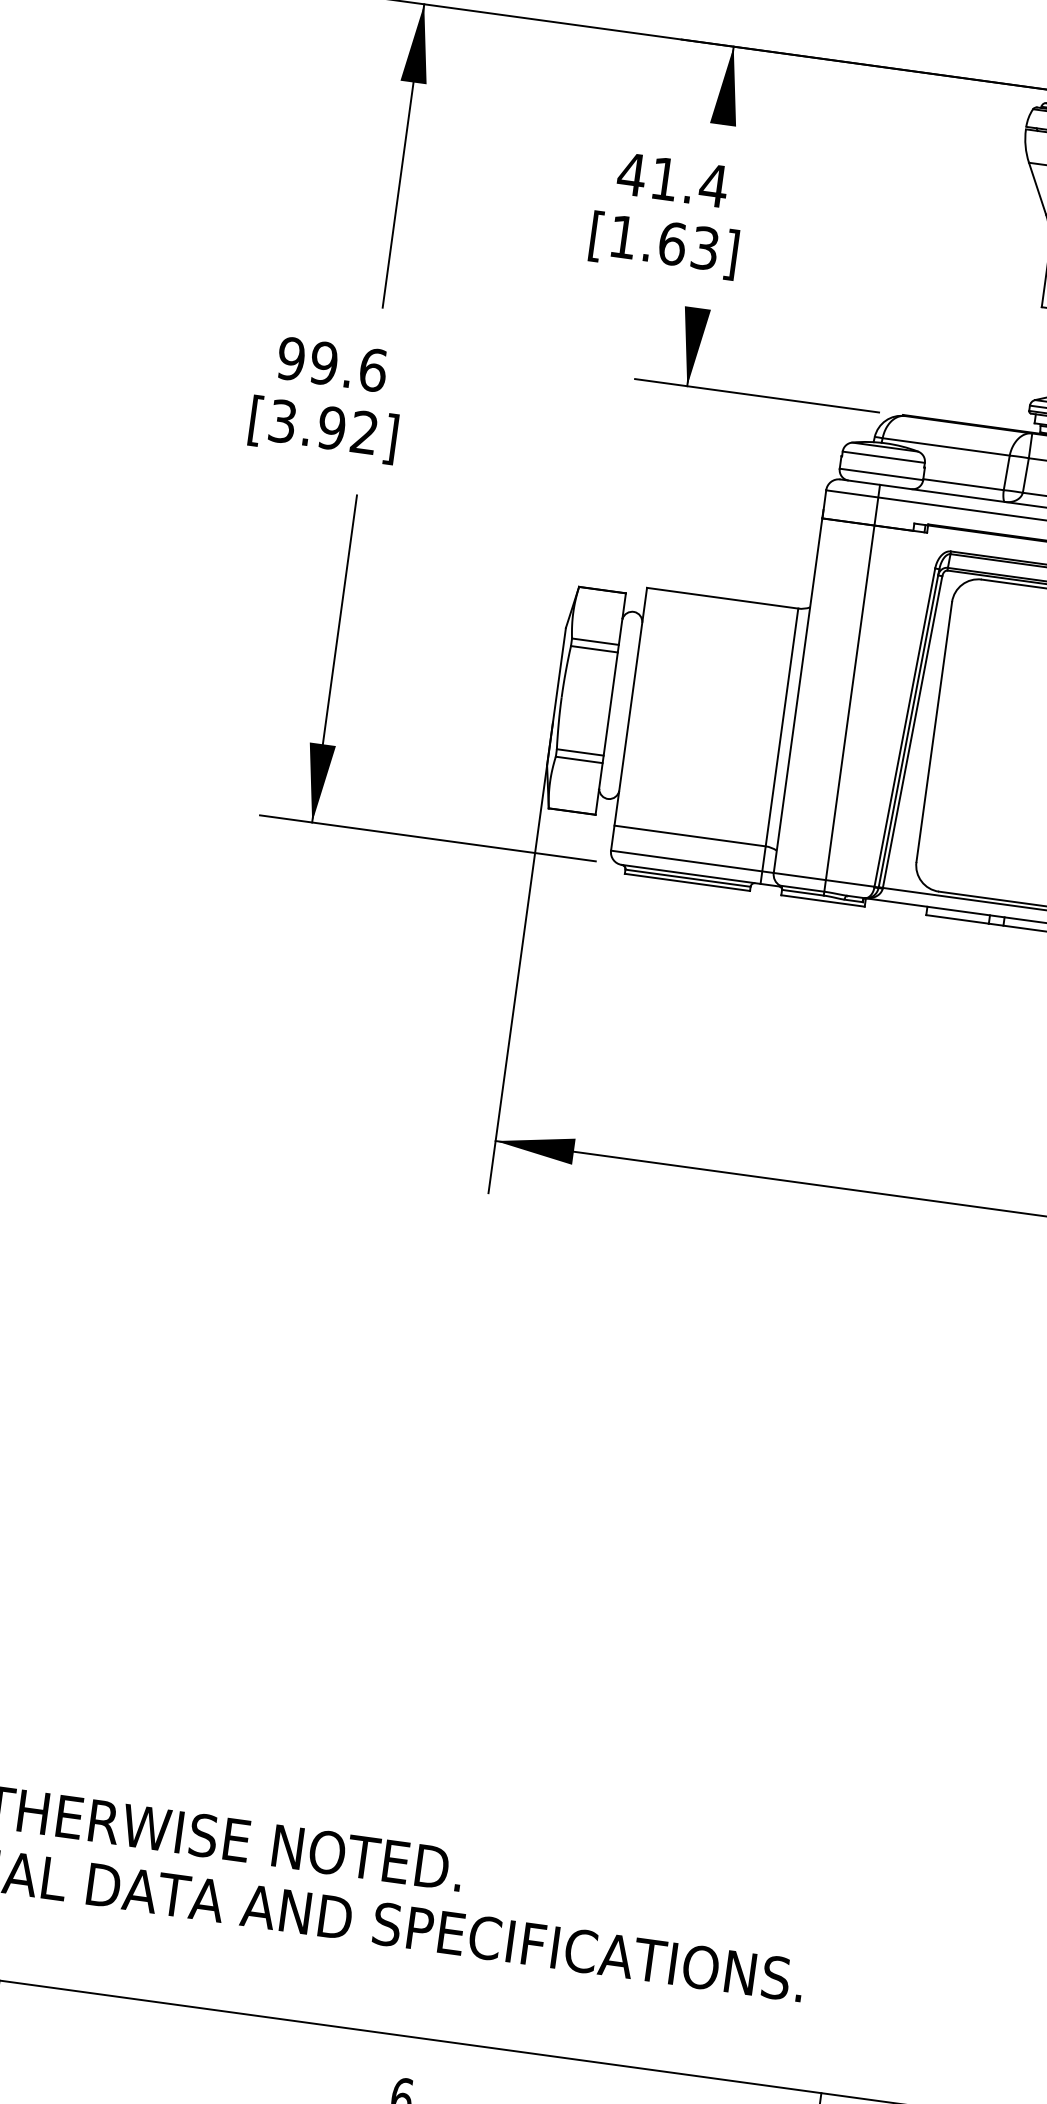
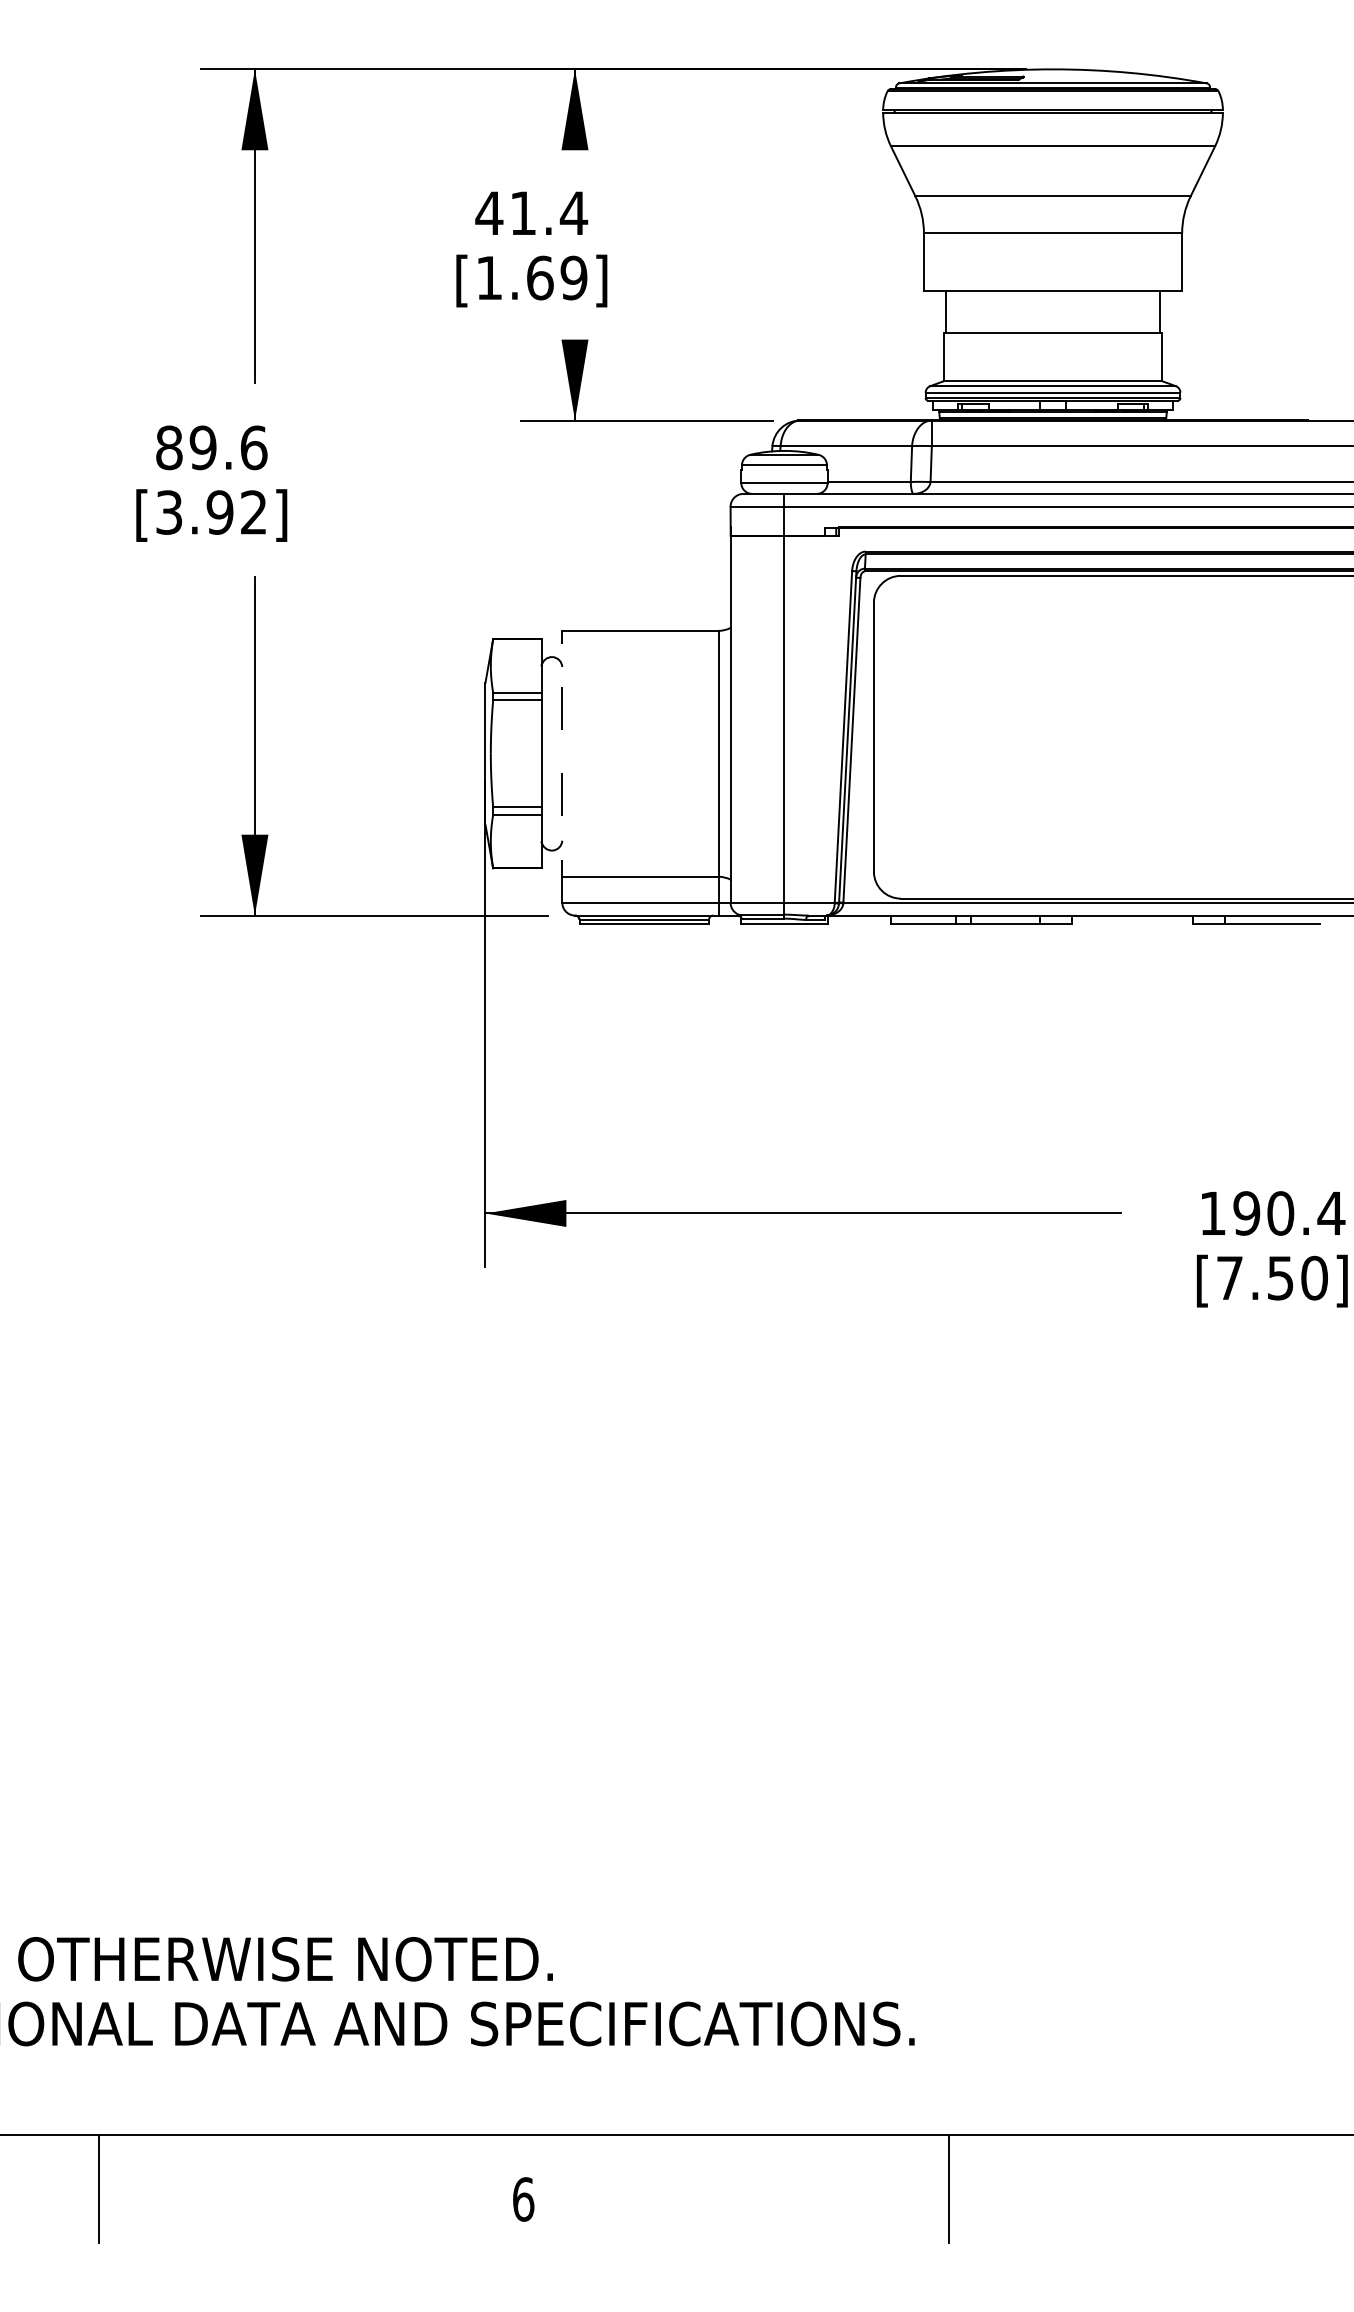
text: (704, 247) -> (573, 277), [1.63] -> [1.69]
text: (291, 358) -> (169, 447), 99.6 -> 89.6
line: (629, 719) -> (562, 766), solid -> dashed

